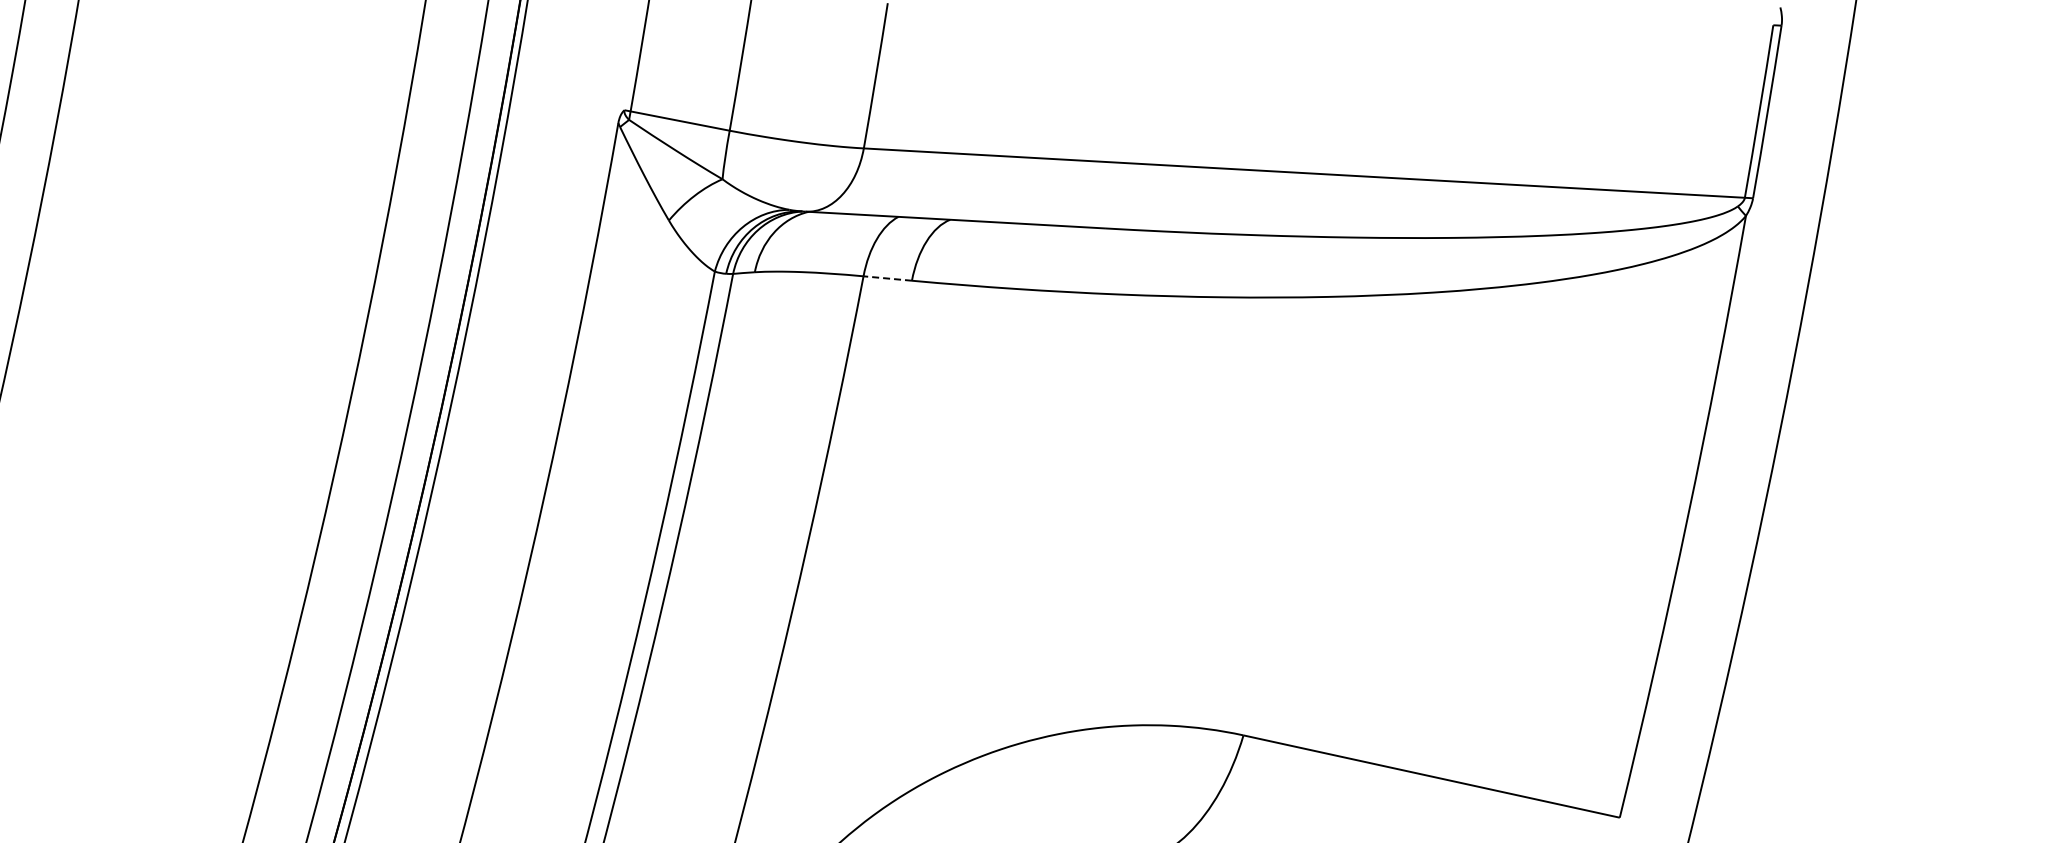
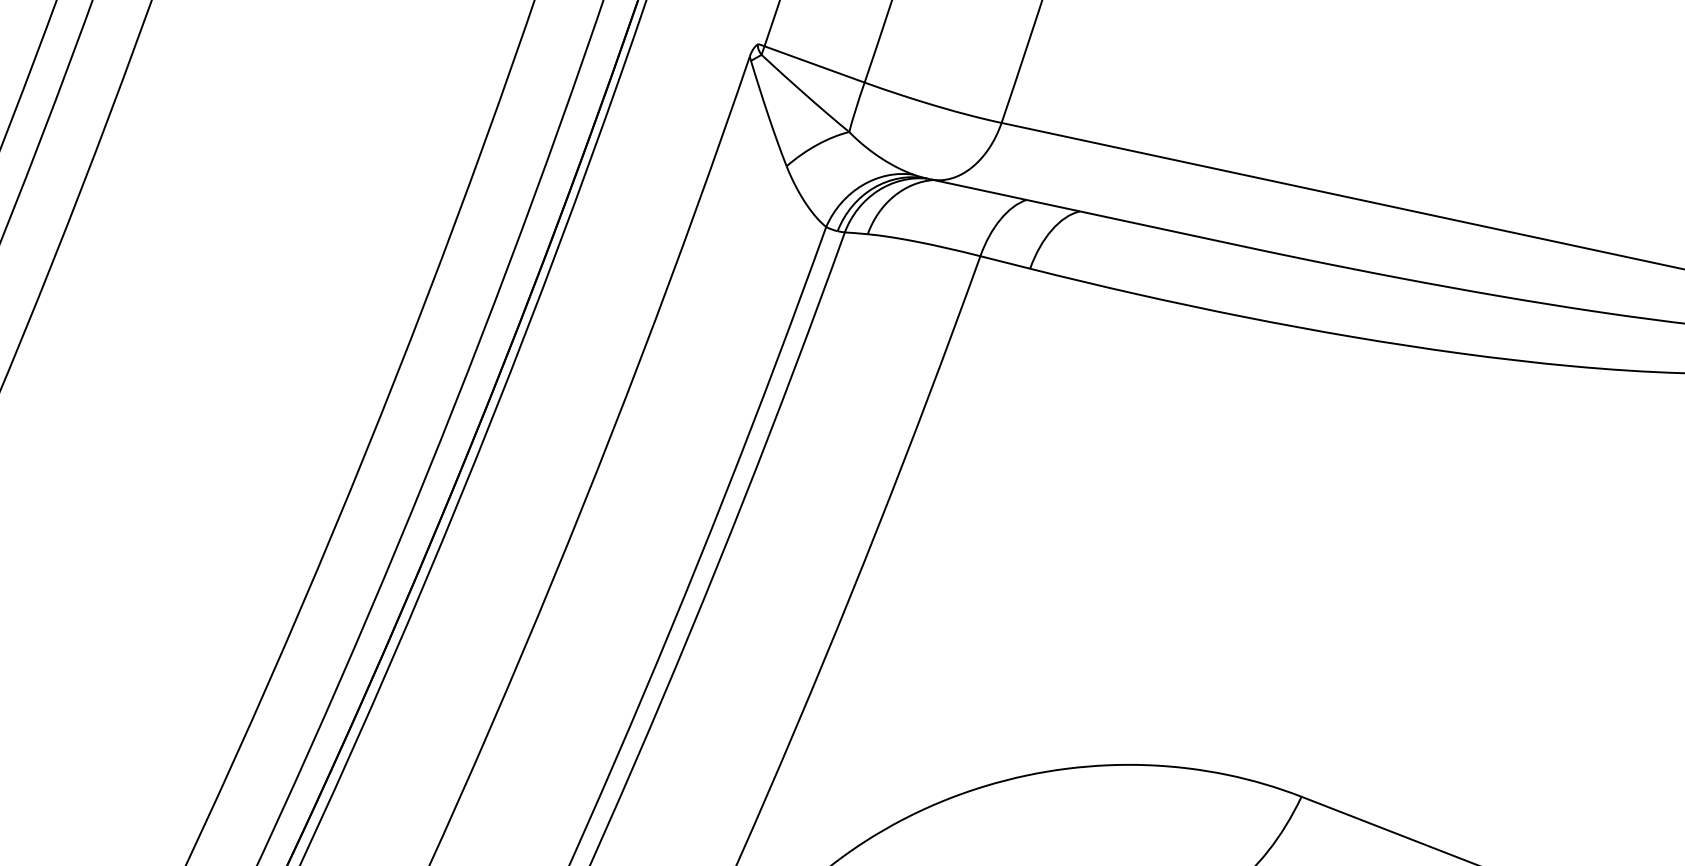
line: (887, 278) -> (1005, 262), dashed -> solid

